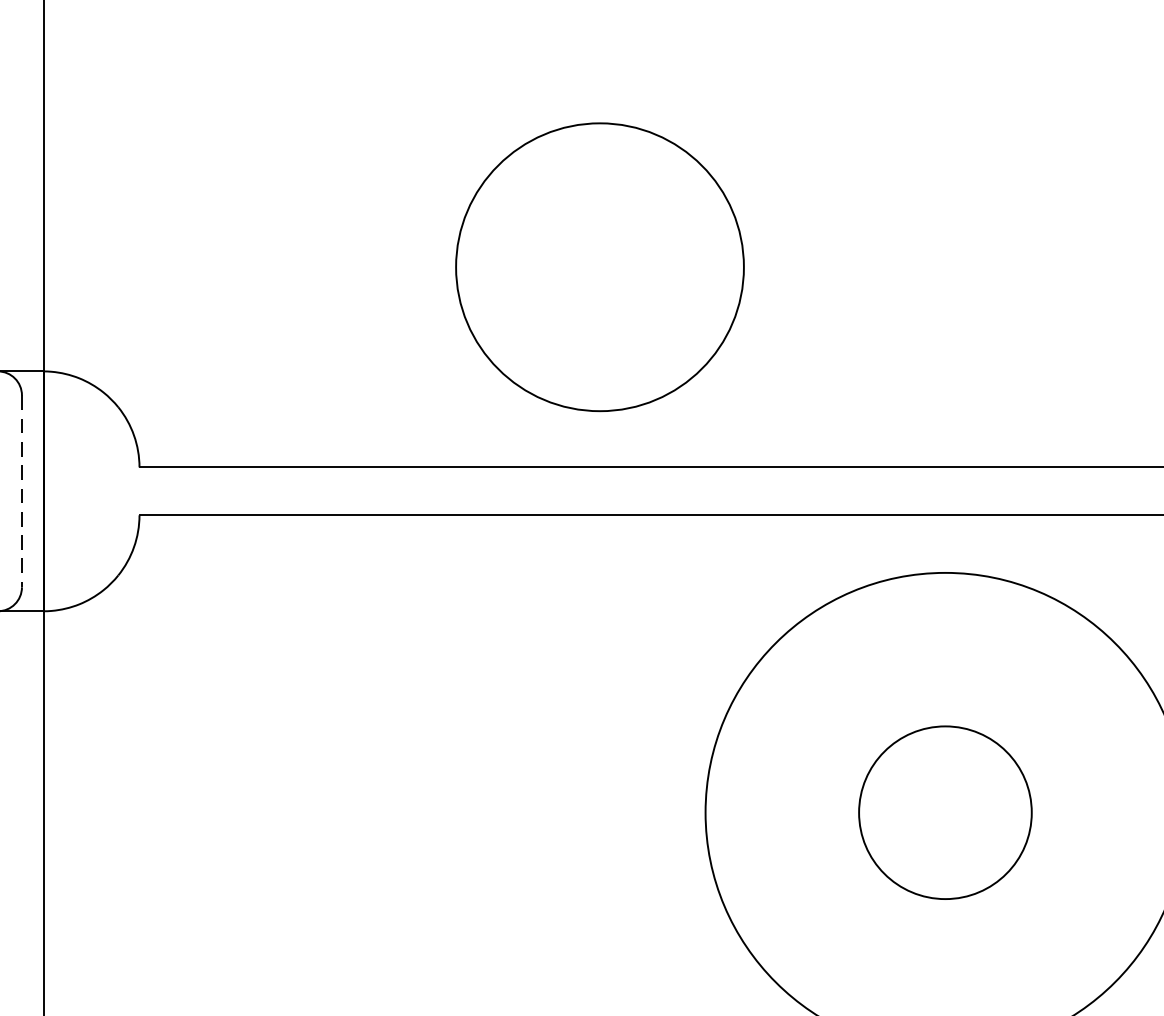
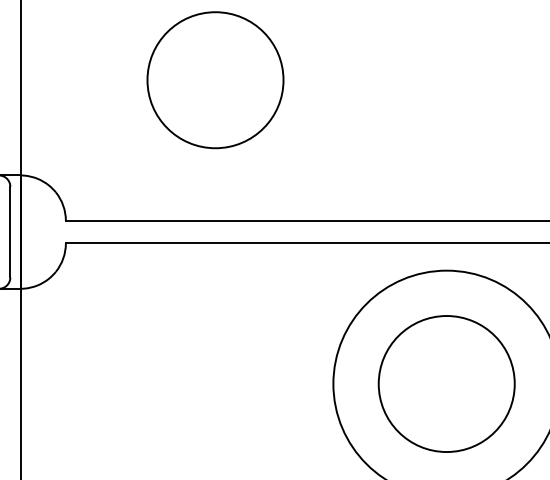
circle: (599, 267) -> (215, 80), moved
line: (22, 492) -> (10, 232), dashed -> solid
circle: (944, 813) -> (446, 384), size x1.67

